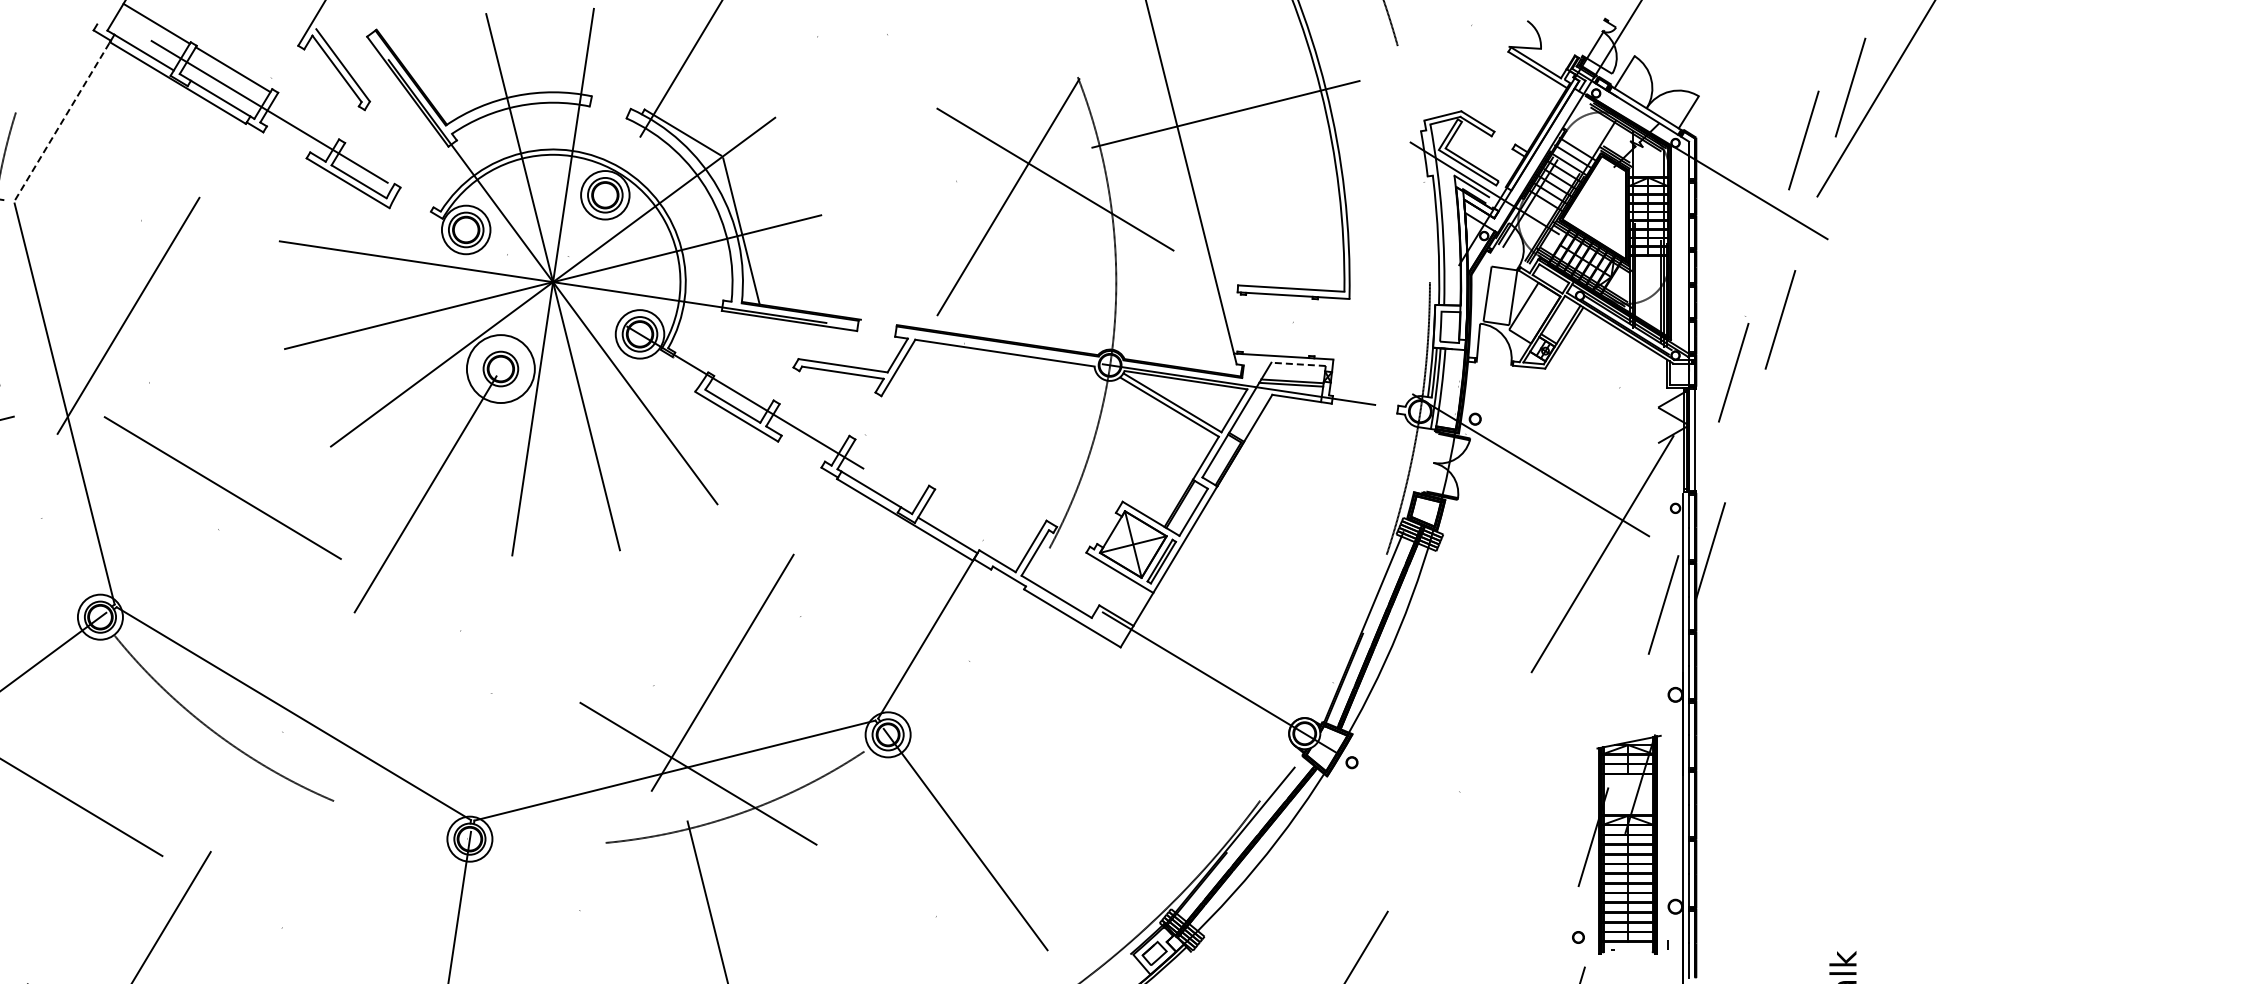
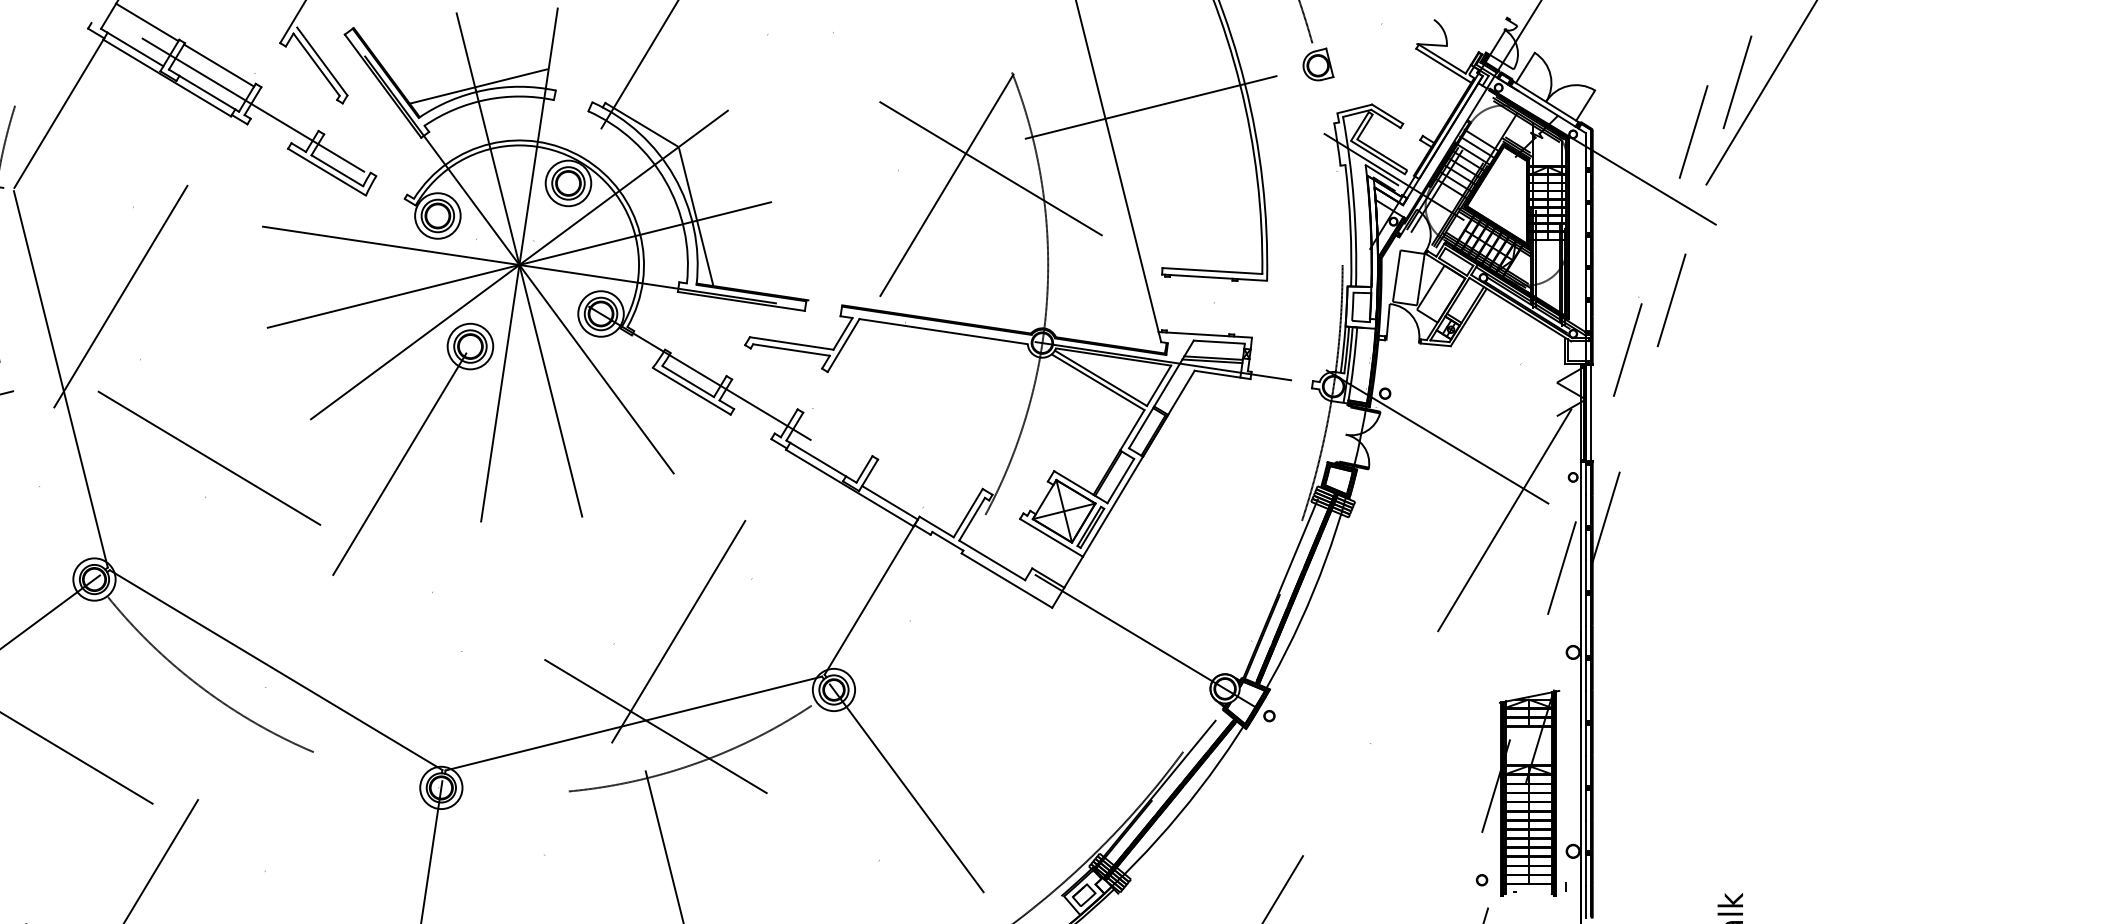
part: (1404, 68) -> (1318, 64), added
line: (509, 91) -> (478, 86), added
line: (62, 120) -> (58, 113), dashed -> solid
line: (1298, 364) -> (1219, 342), dashed -> solid
circle: (500, 368) -> (470, 346), size x0.71

